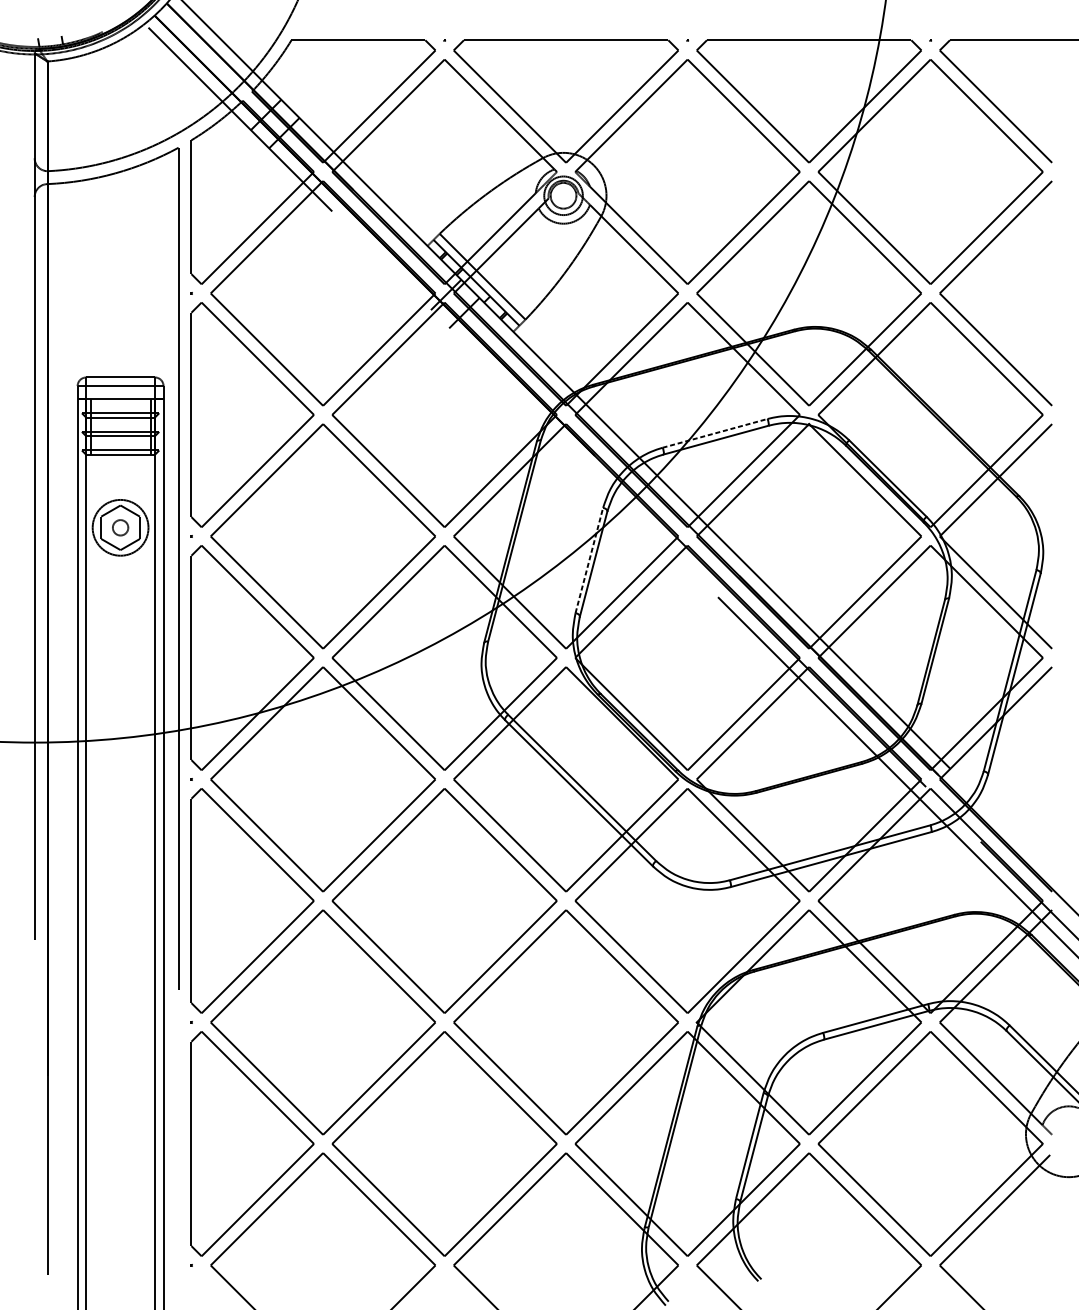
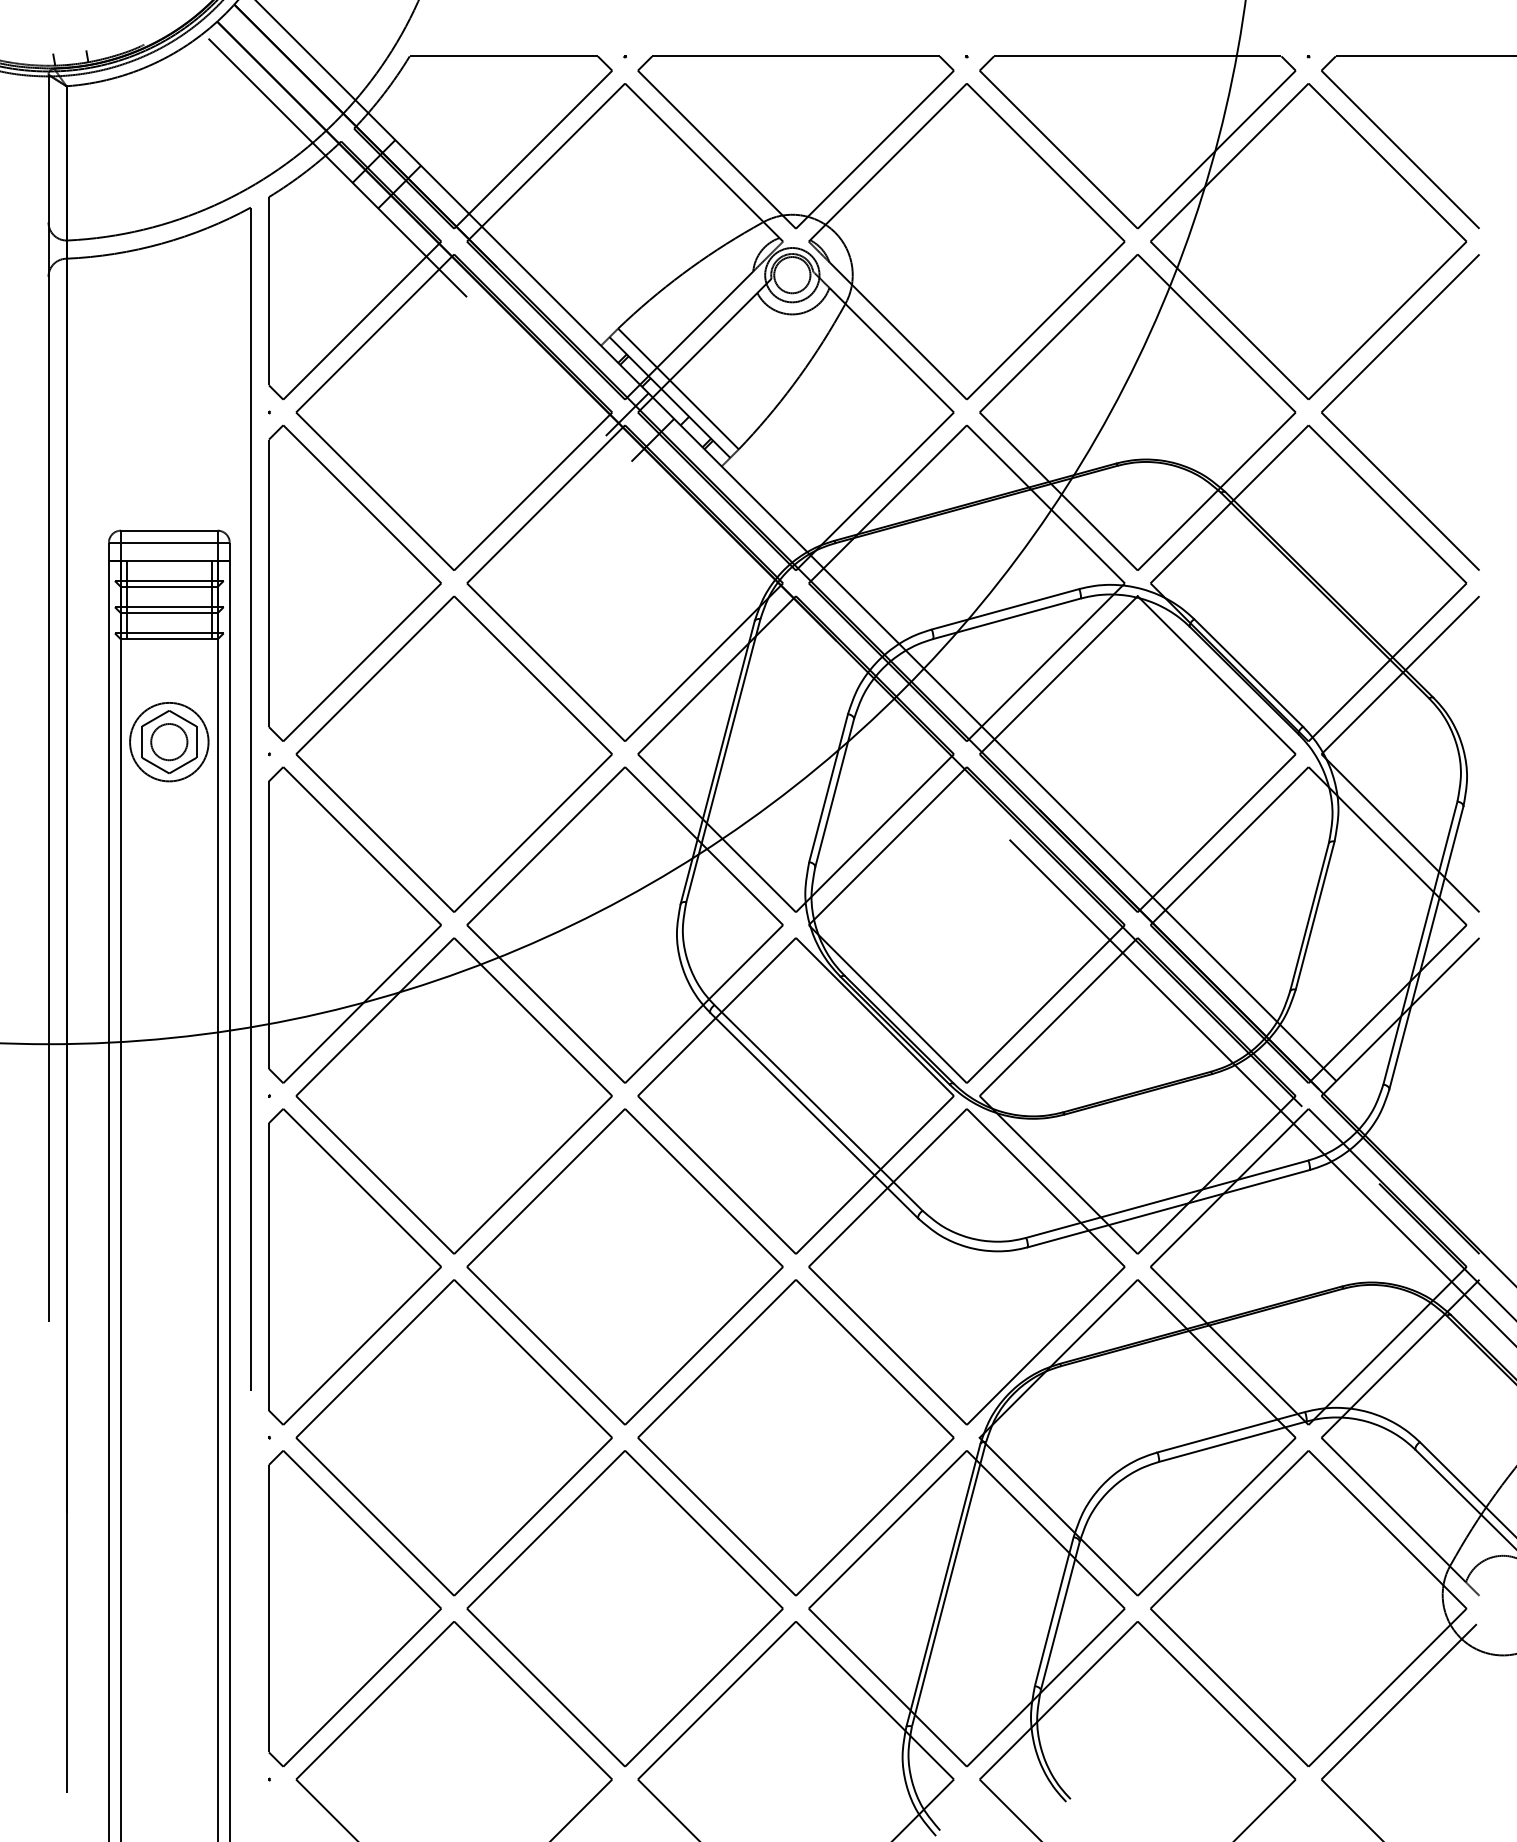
line: (715, 433) -> (1005, 609), dashed -> solid
circle: (120, 528) -> (169, 742), size x1.67
line: (589, 560) -> (828, 788), dashed -> solid

